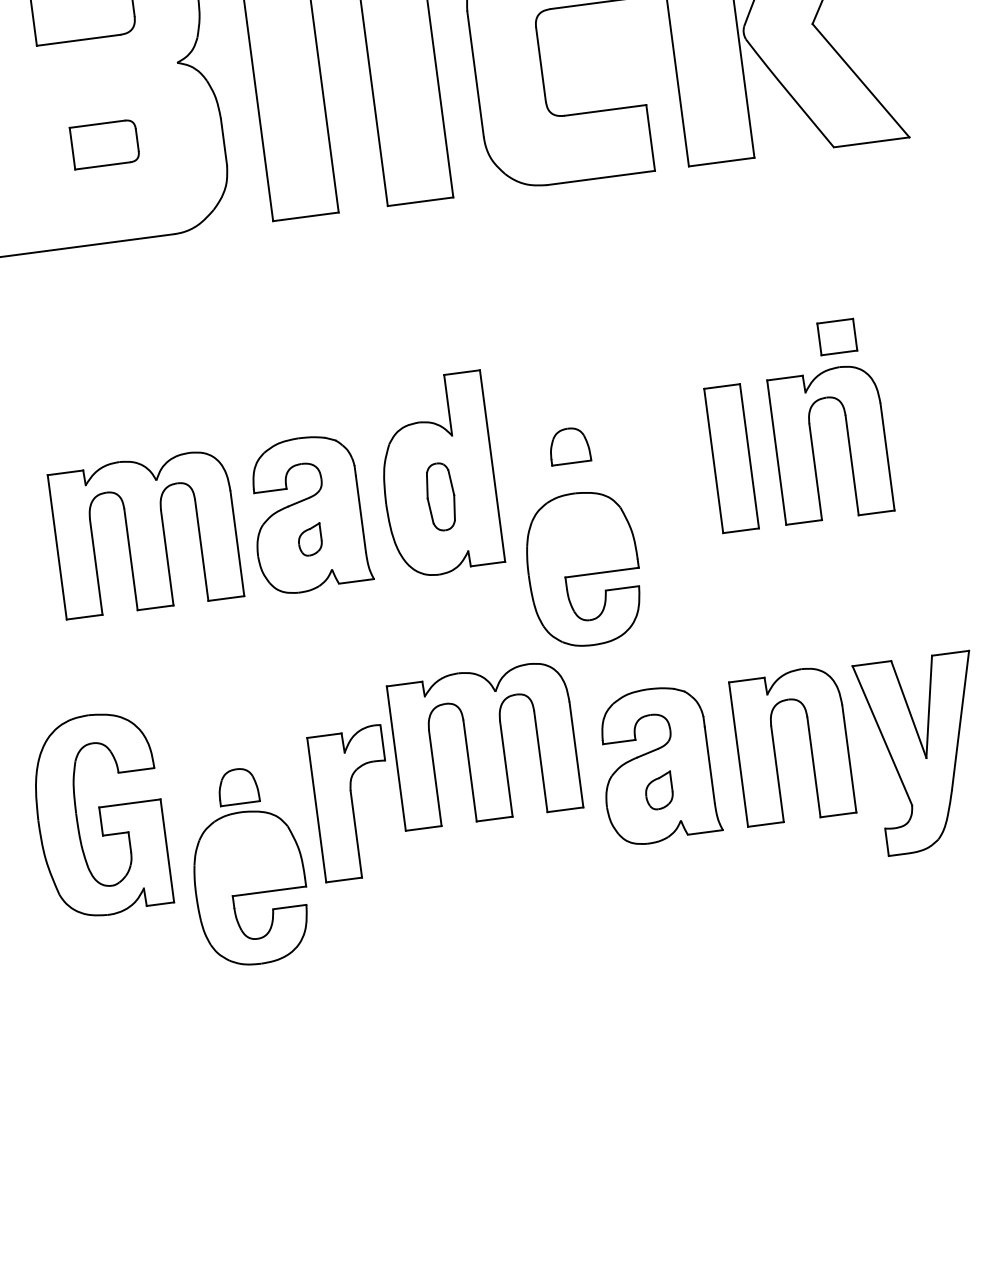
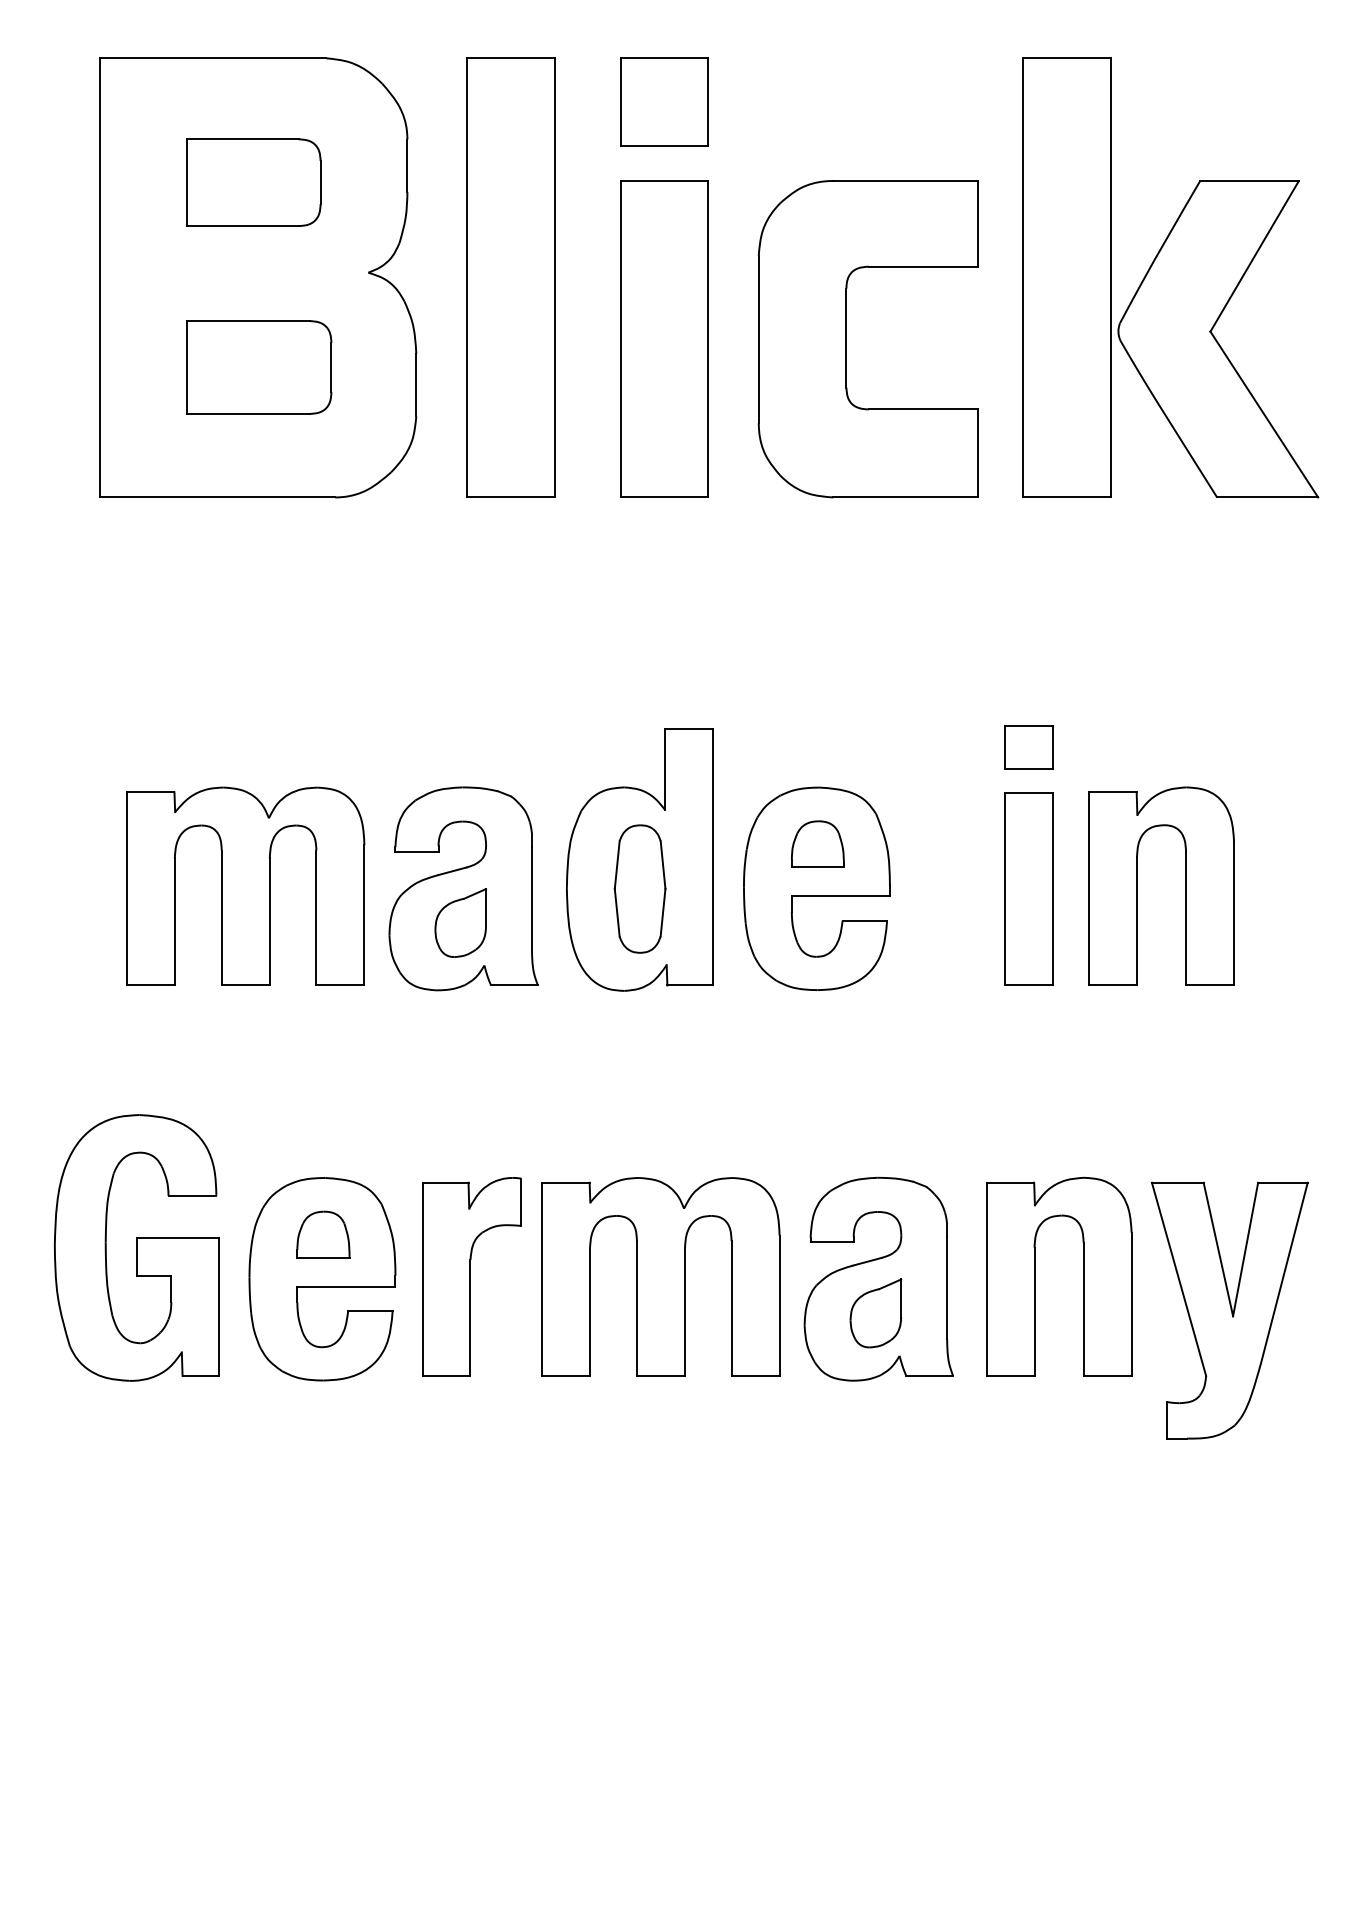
part: (105, 144) -> (259, 367), size x1.67
part: (837, 337) -> (1028, 747), moved
part: (440, 496) -> (639, 888), size x1.43
part: (309, 539) -> (460, 922), size x1.67
part: (583, 569) -> (816, 888), moved
part: (484, 744) -> (660, 1276), moved
part: (658, 791) -> (875, 1313), size x1.43
part: (250, 888) -> (322, 1279), moved

